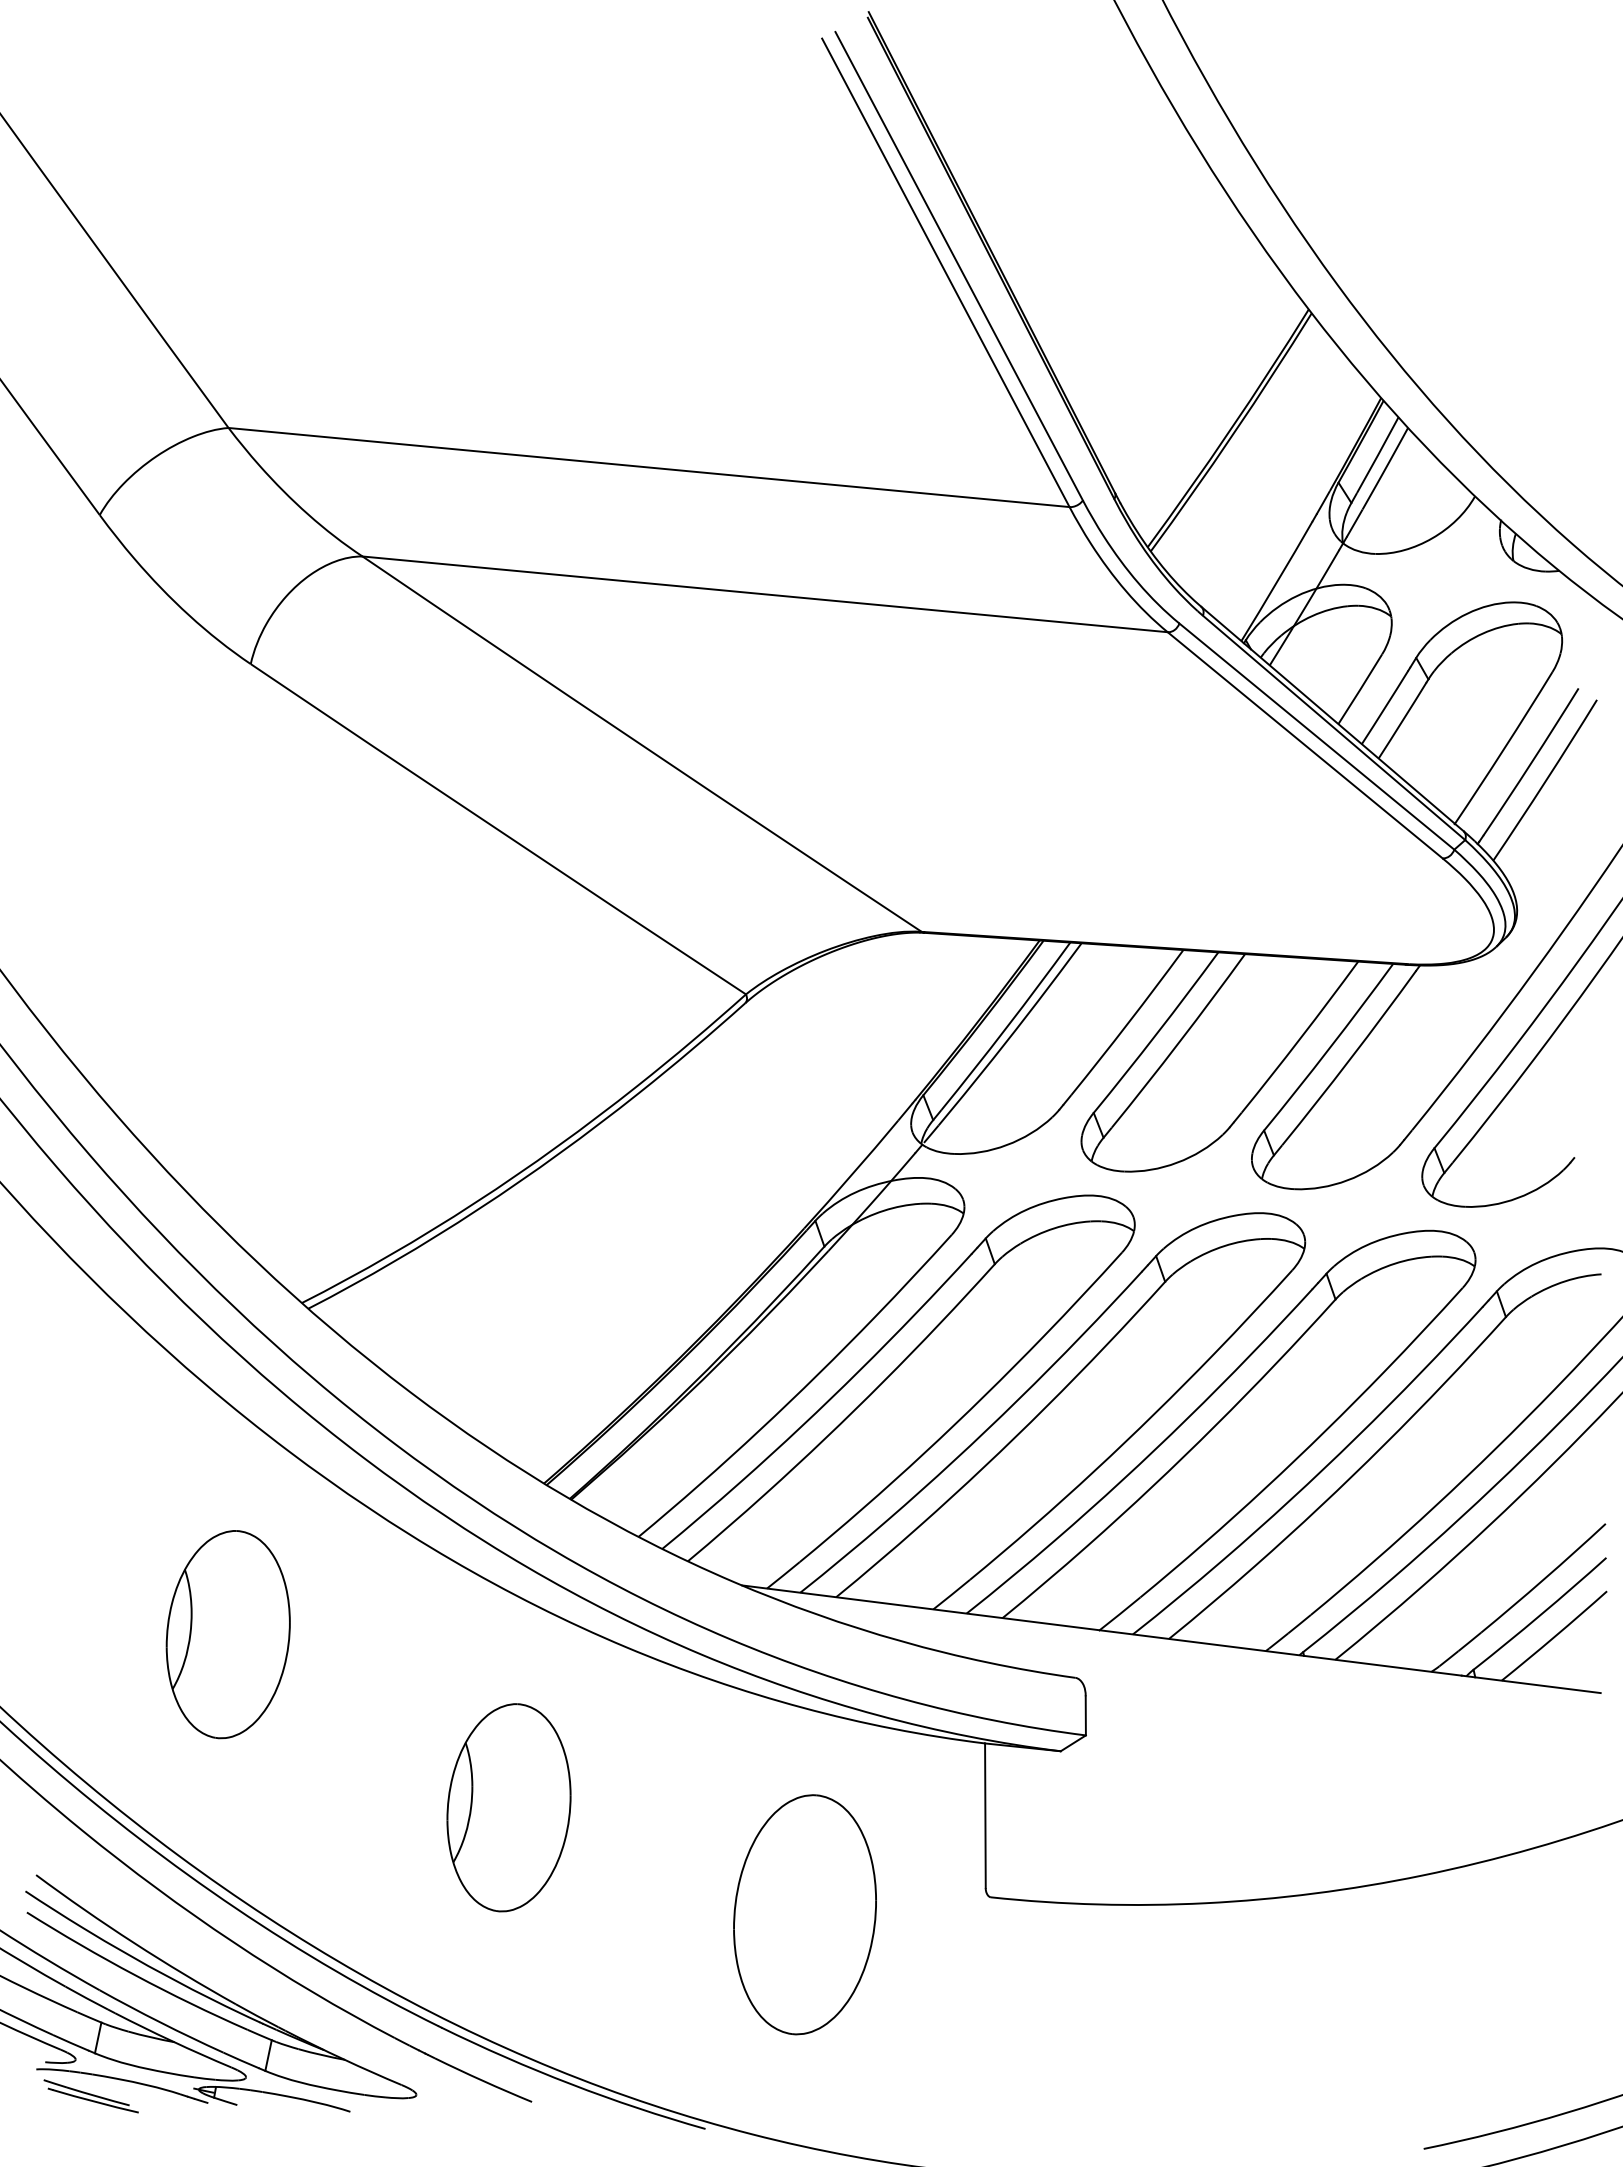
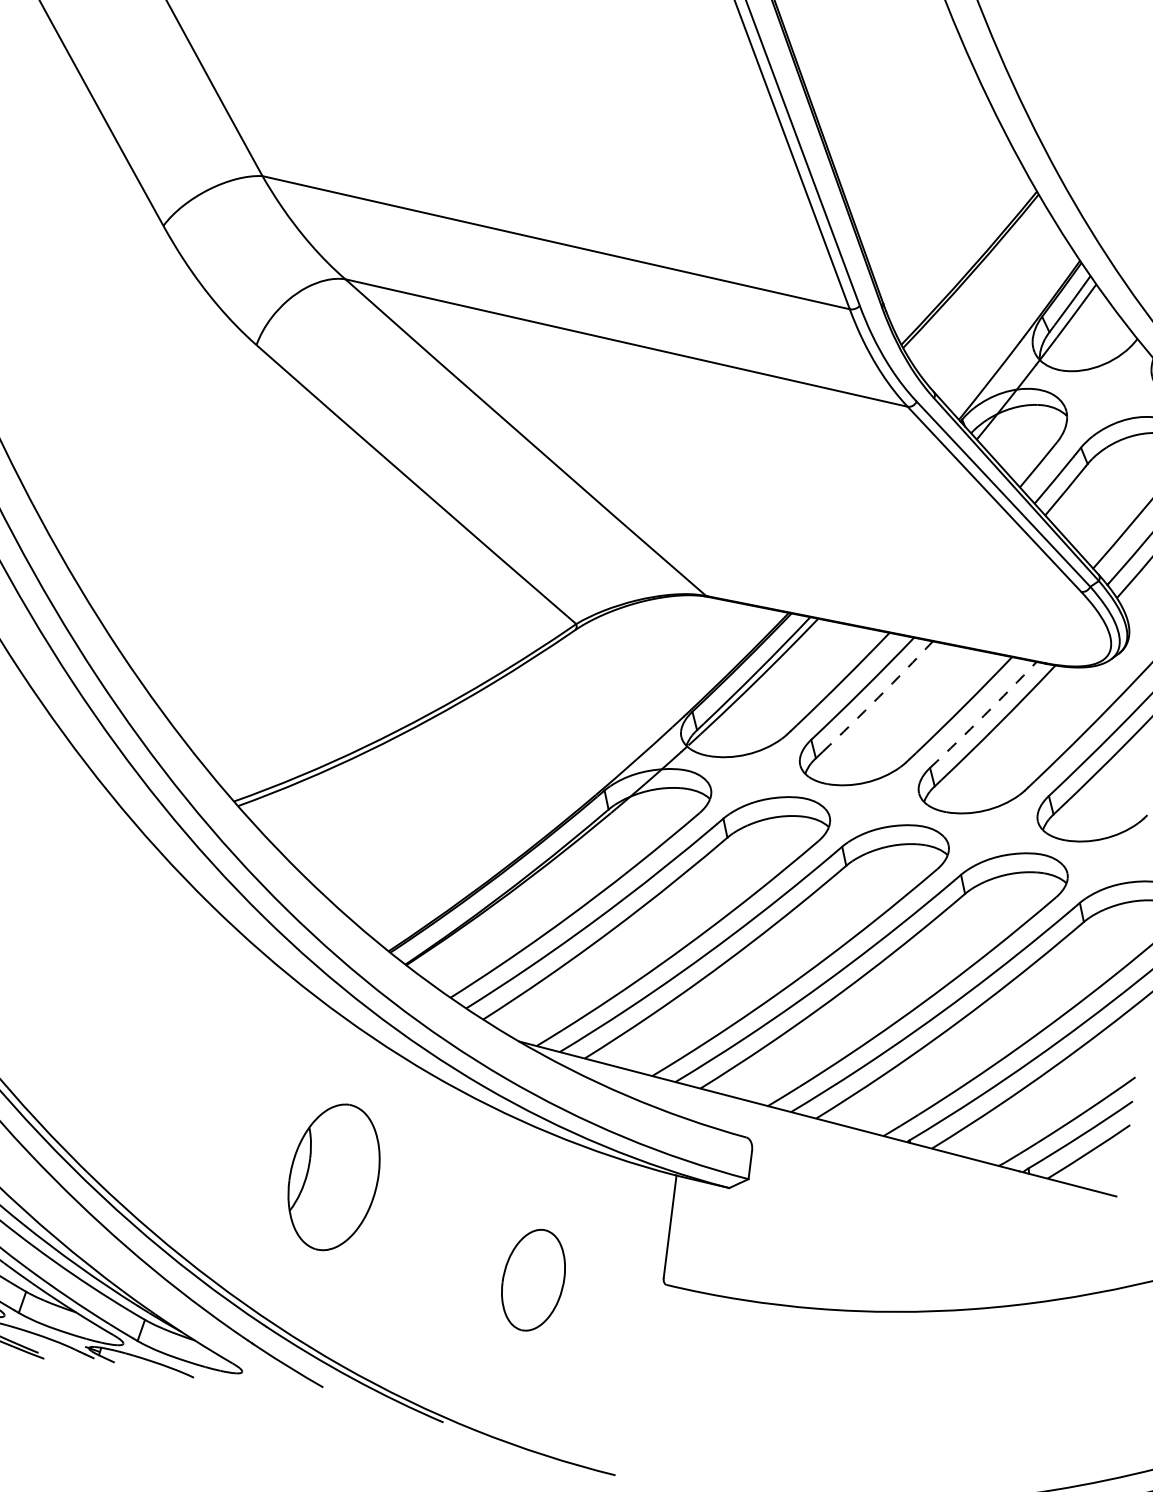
arc: (1179, 1041) -> (878, 697), solid -> dashed
arc: (1329, 1048) -> (983, 715), solid -> dashed
part: (227, 1634) -> (150, 1029), removed
part: (804, 1914) -> (533, 1279), size x0.6

